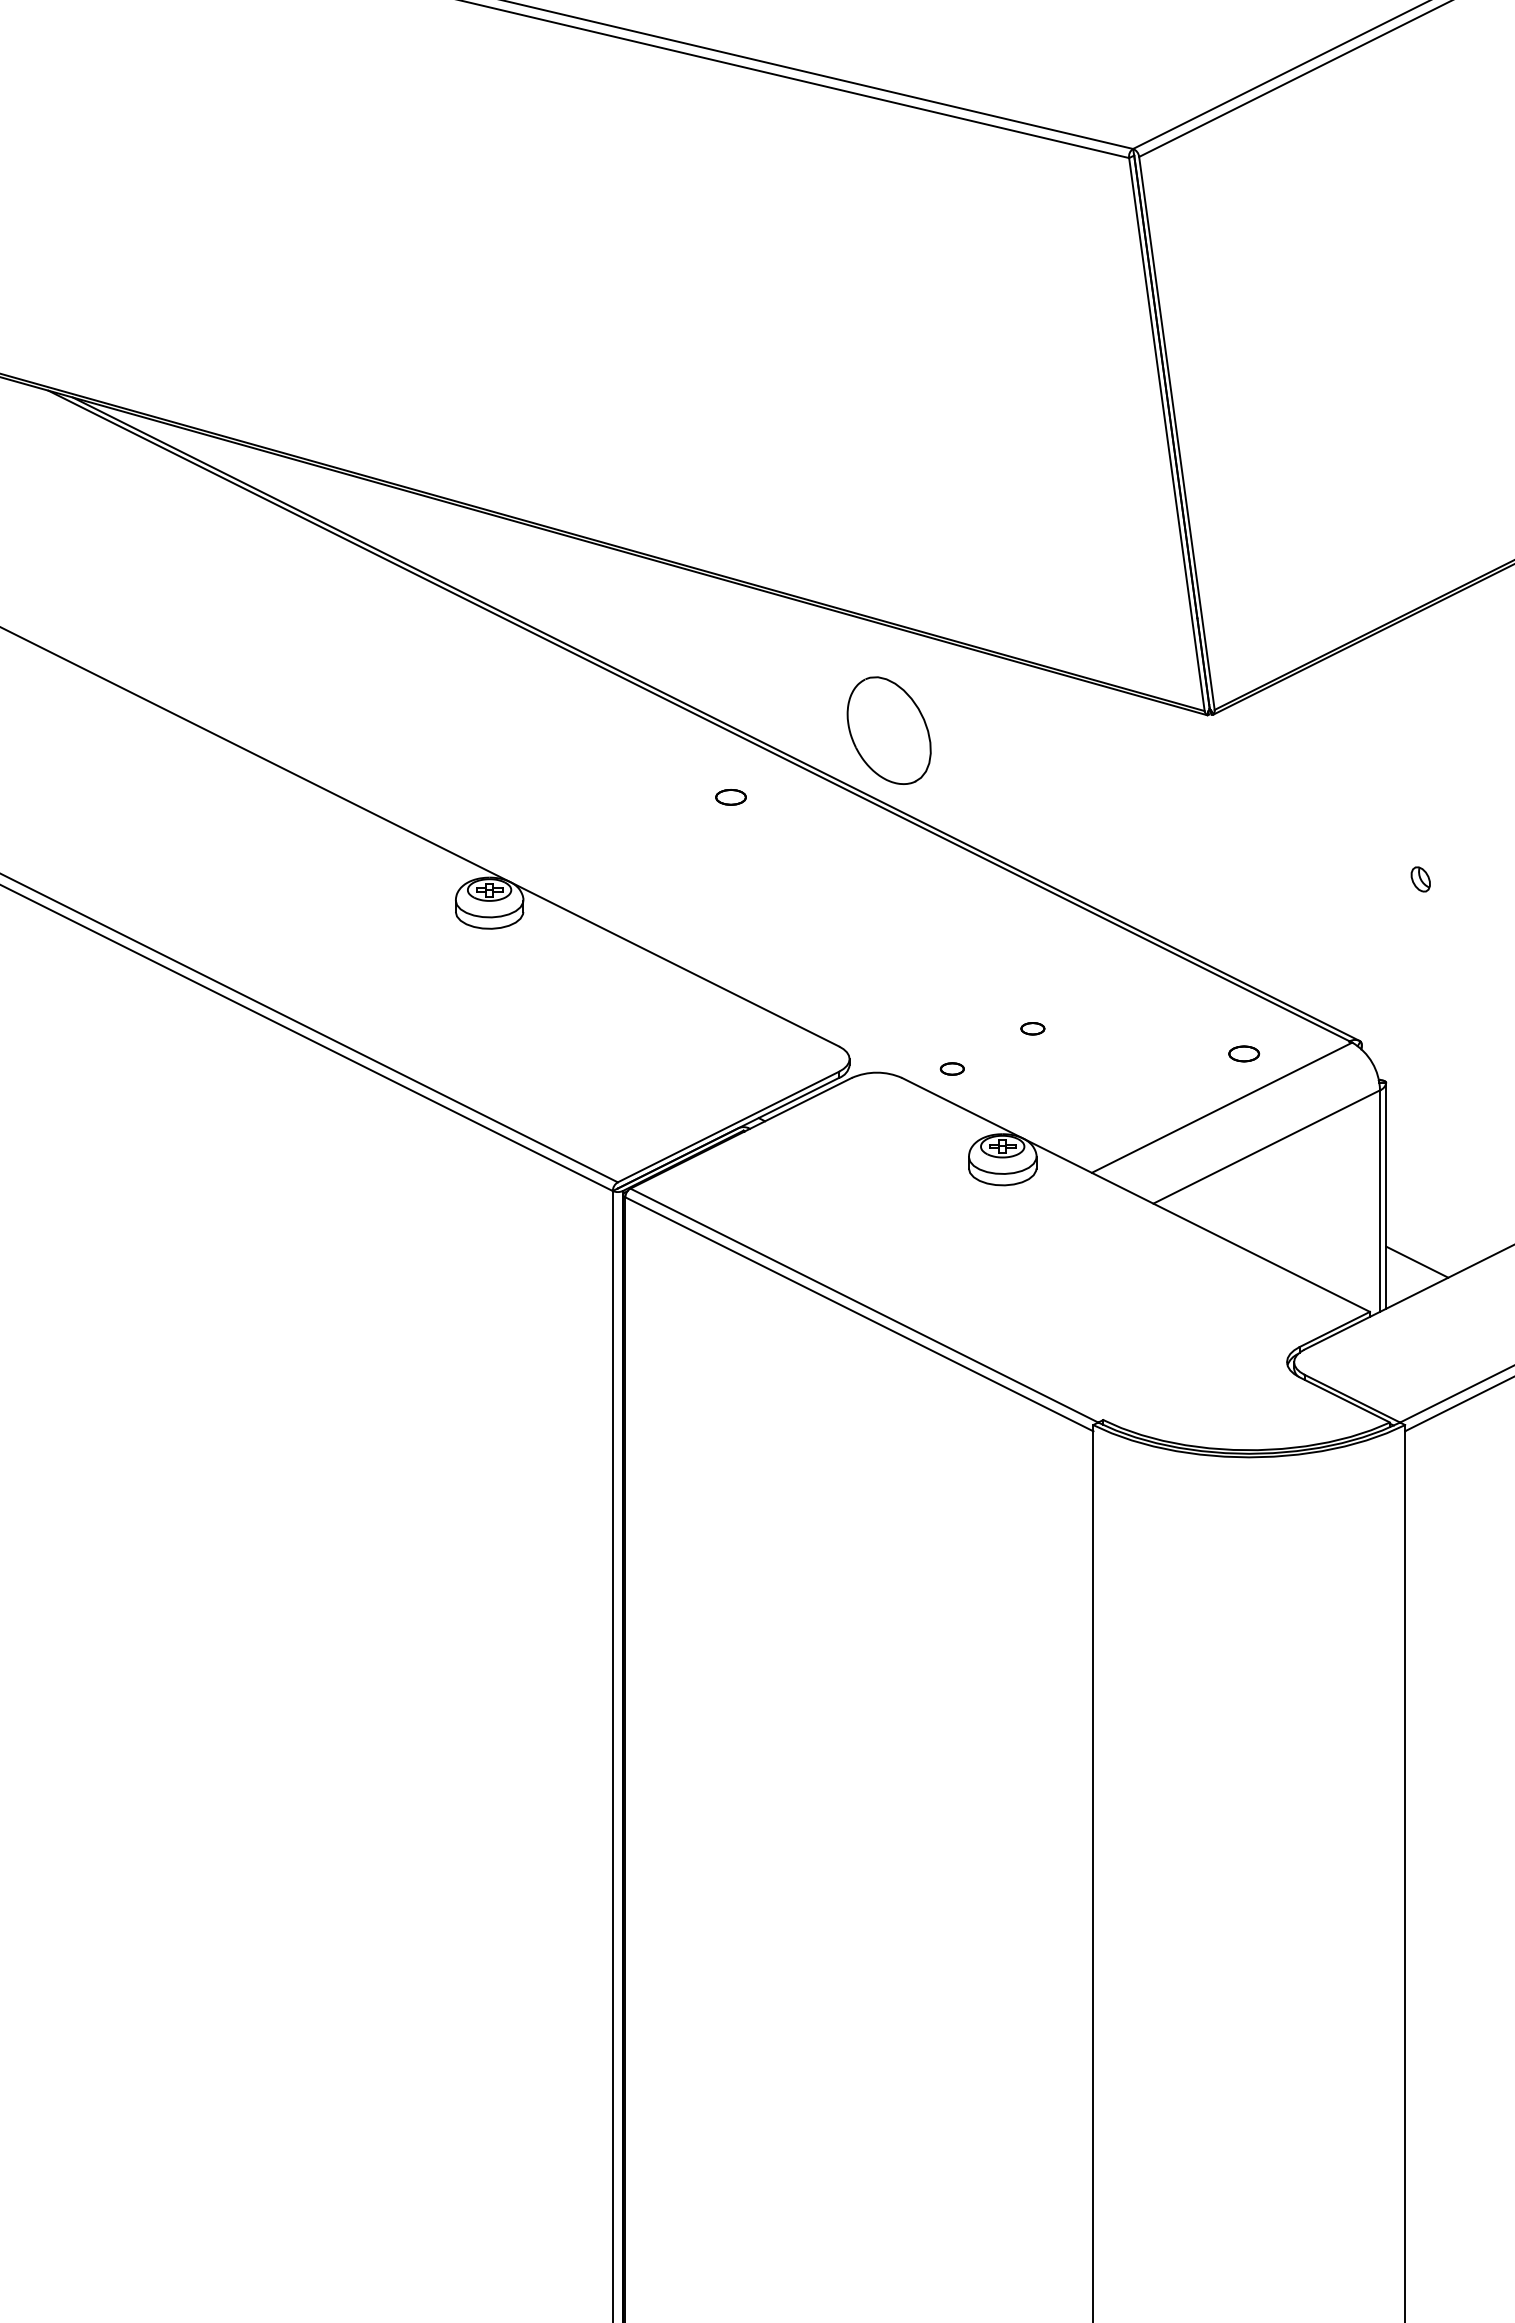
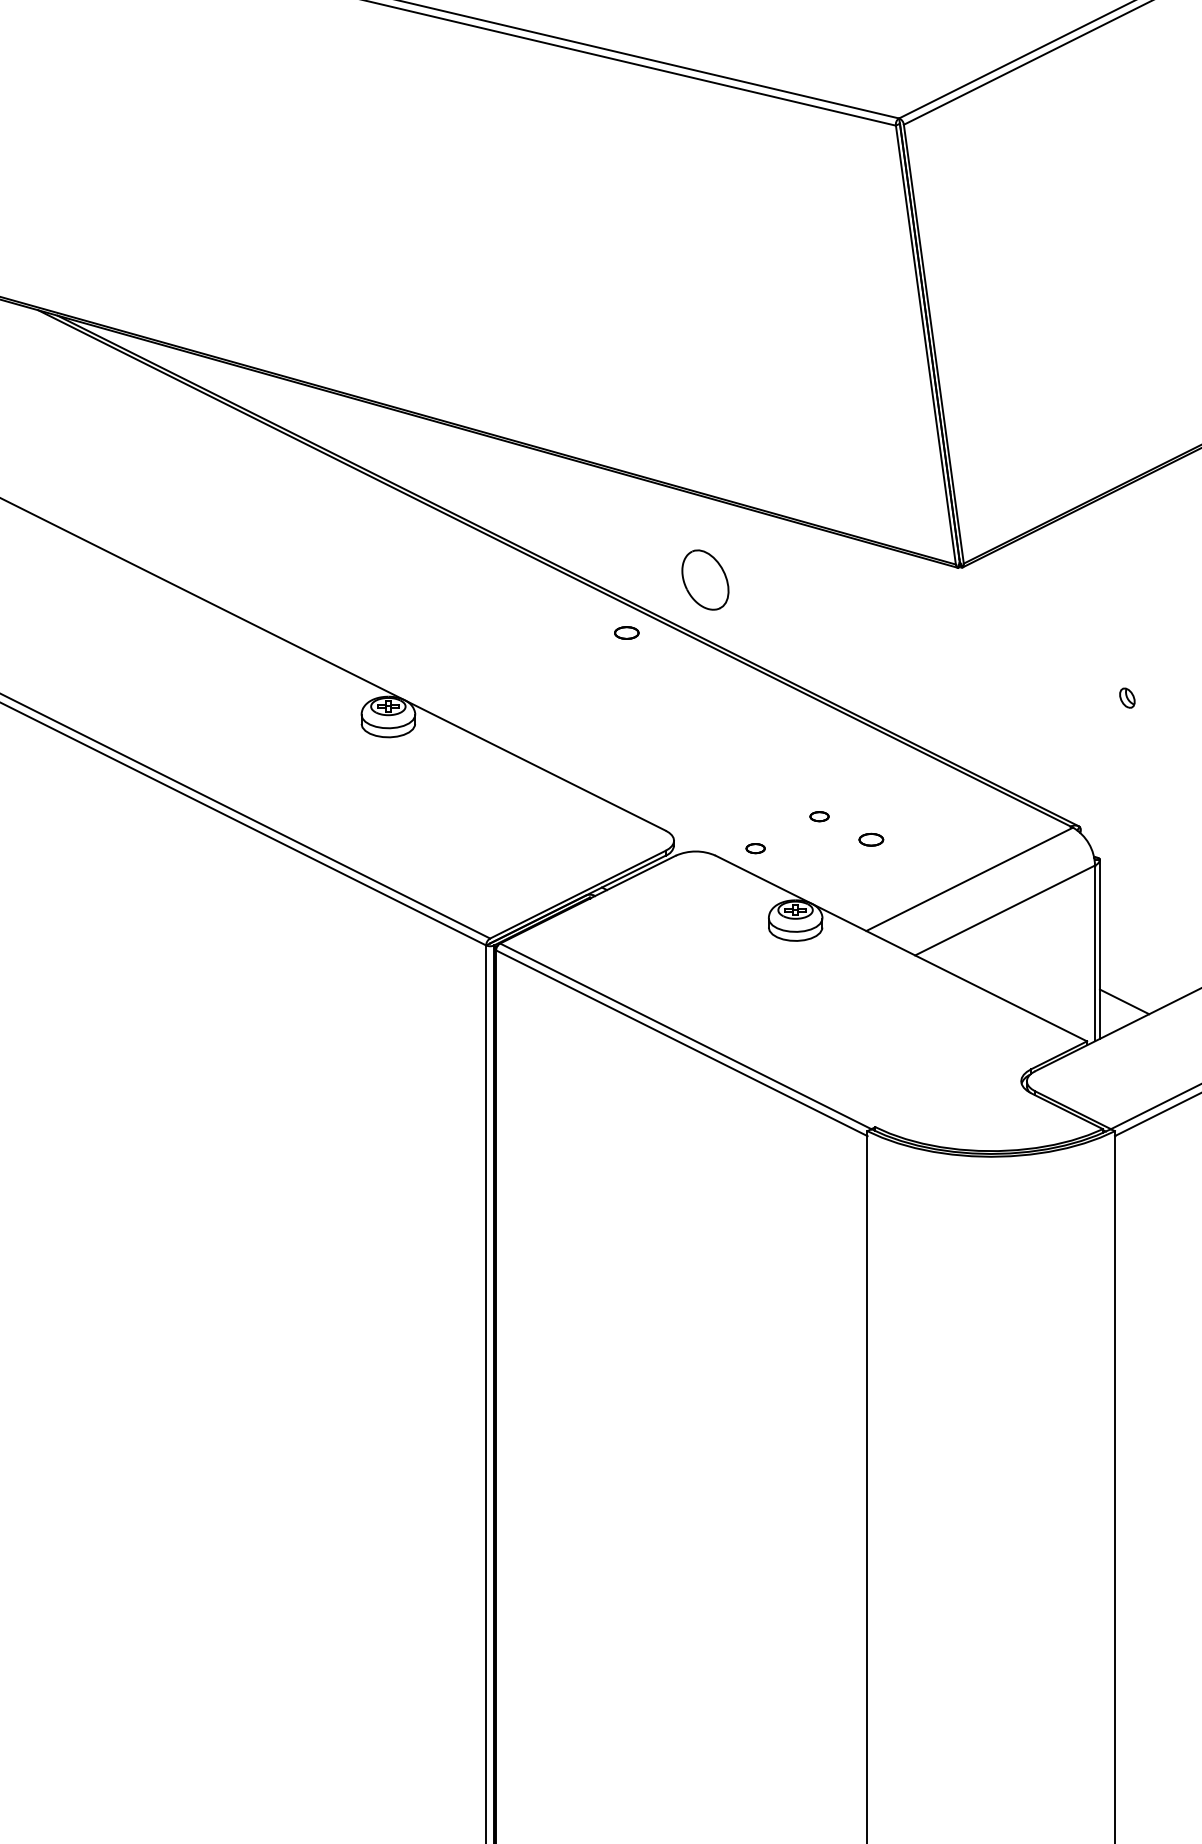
part: (888, 730) -> (704, 579), size x0.7
part: (730, 797) -> (626, 633), moved
part: (1244, 1053) -> (871, 839), moved

